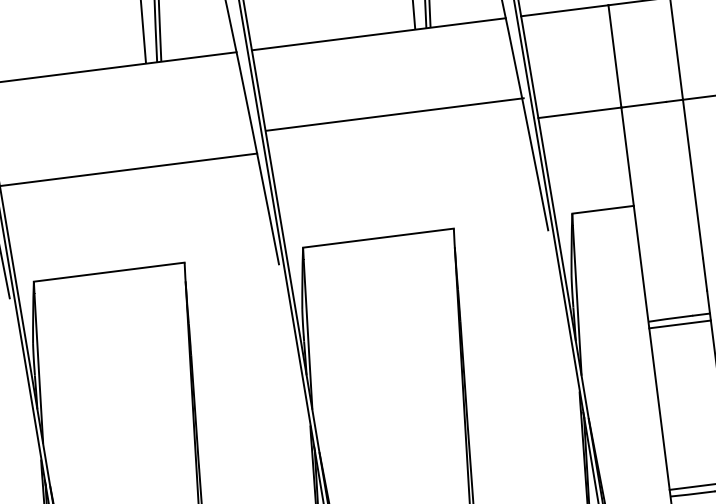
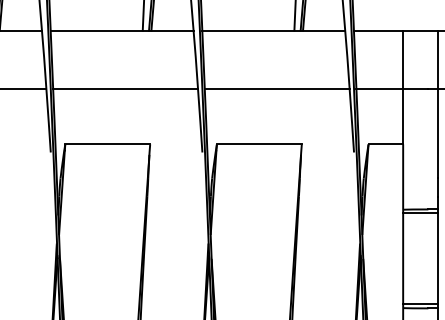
line: (393, 115) -> (276, 89), moved

